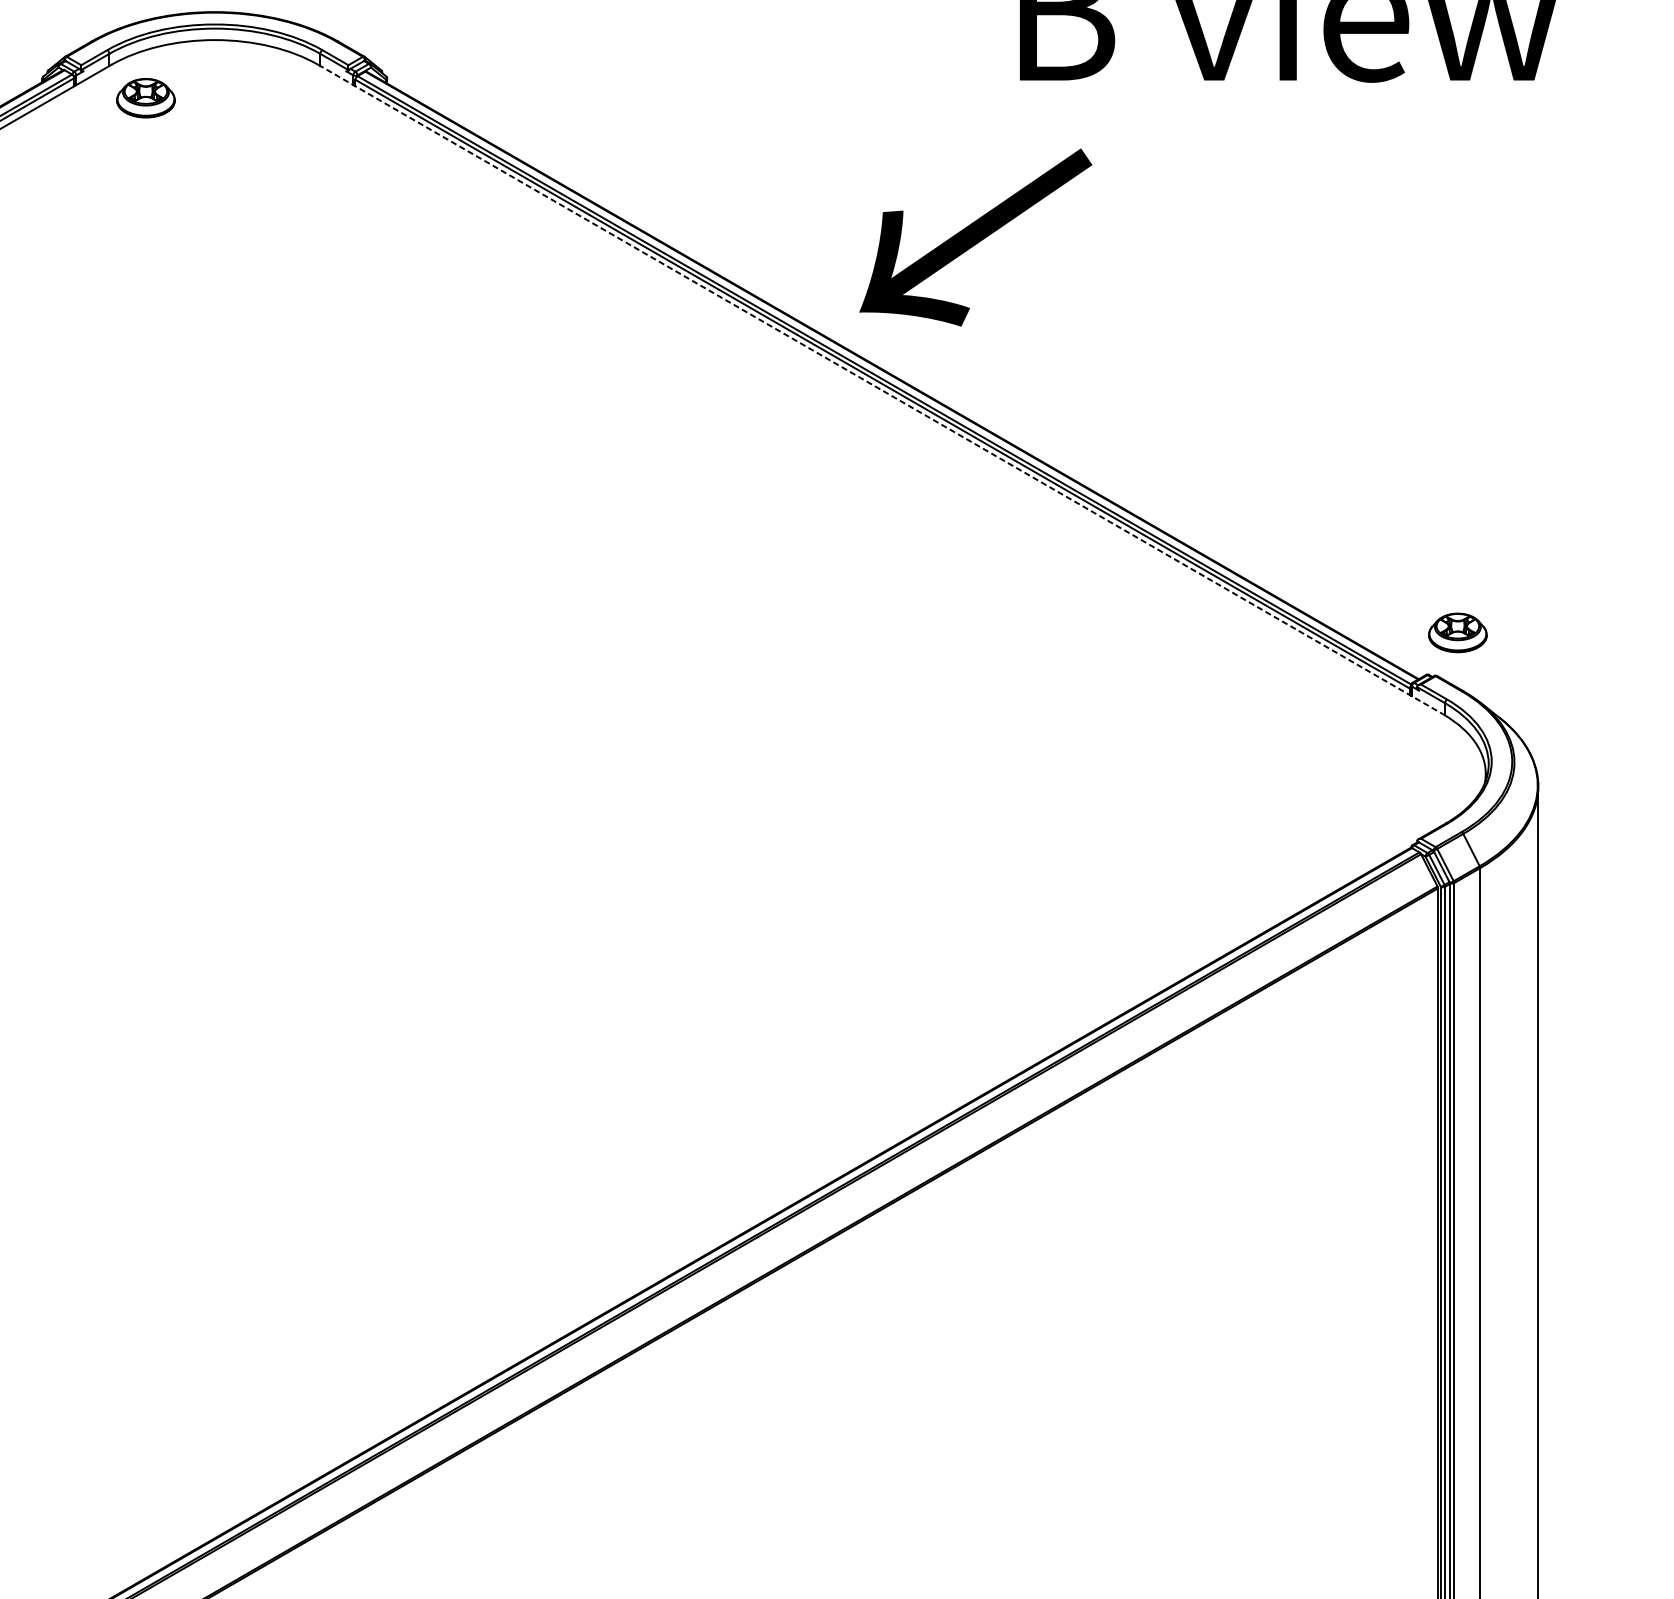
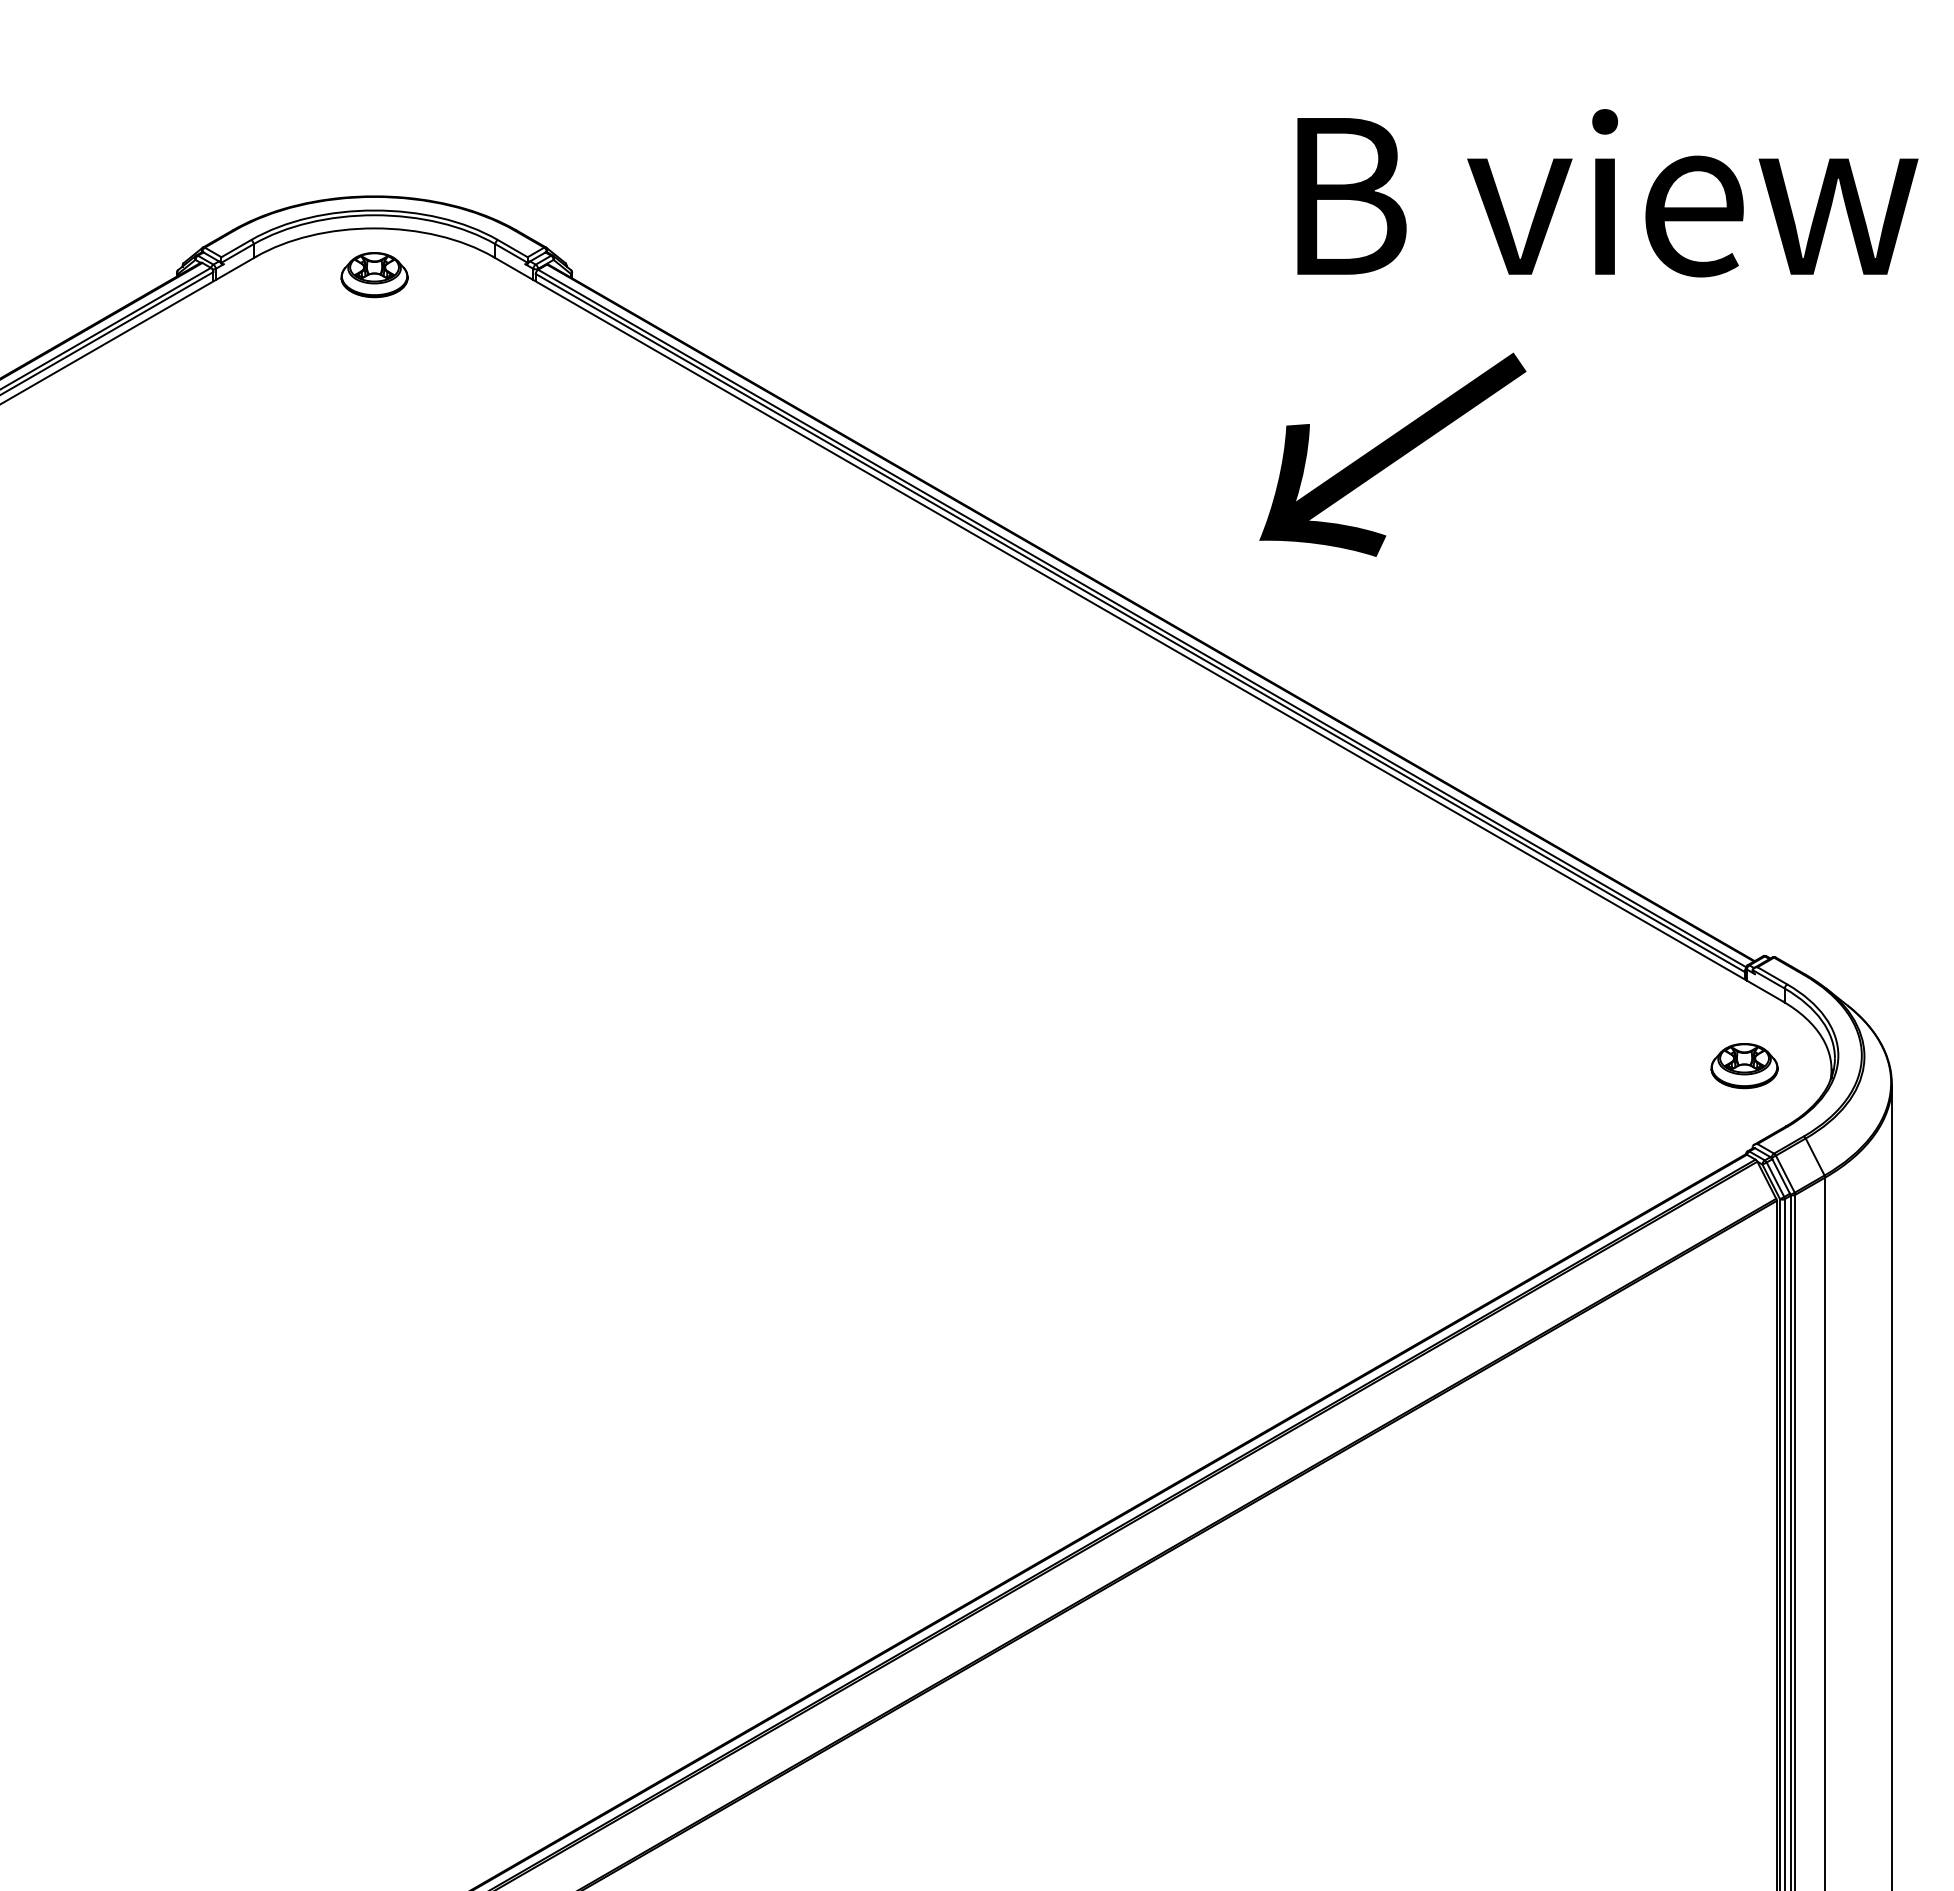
part: (145, 98) -> (374, 275), moved
text: (975, 237) -> (1392, 454), moved
line: (881, 389) -> (1138, 629), dashed -> solid
part: (1457, 633) -> (1744, 1066), moved

